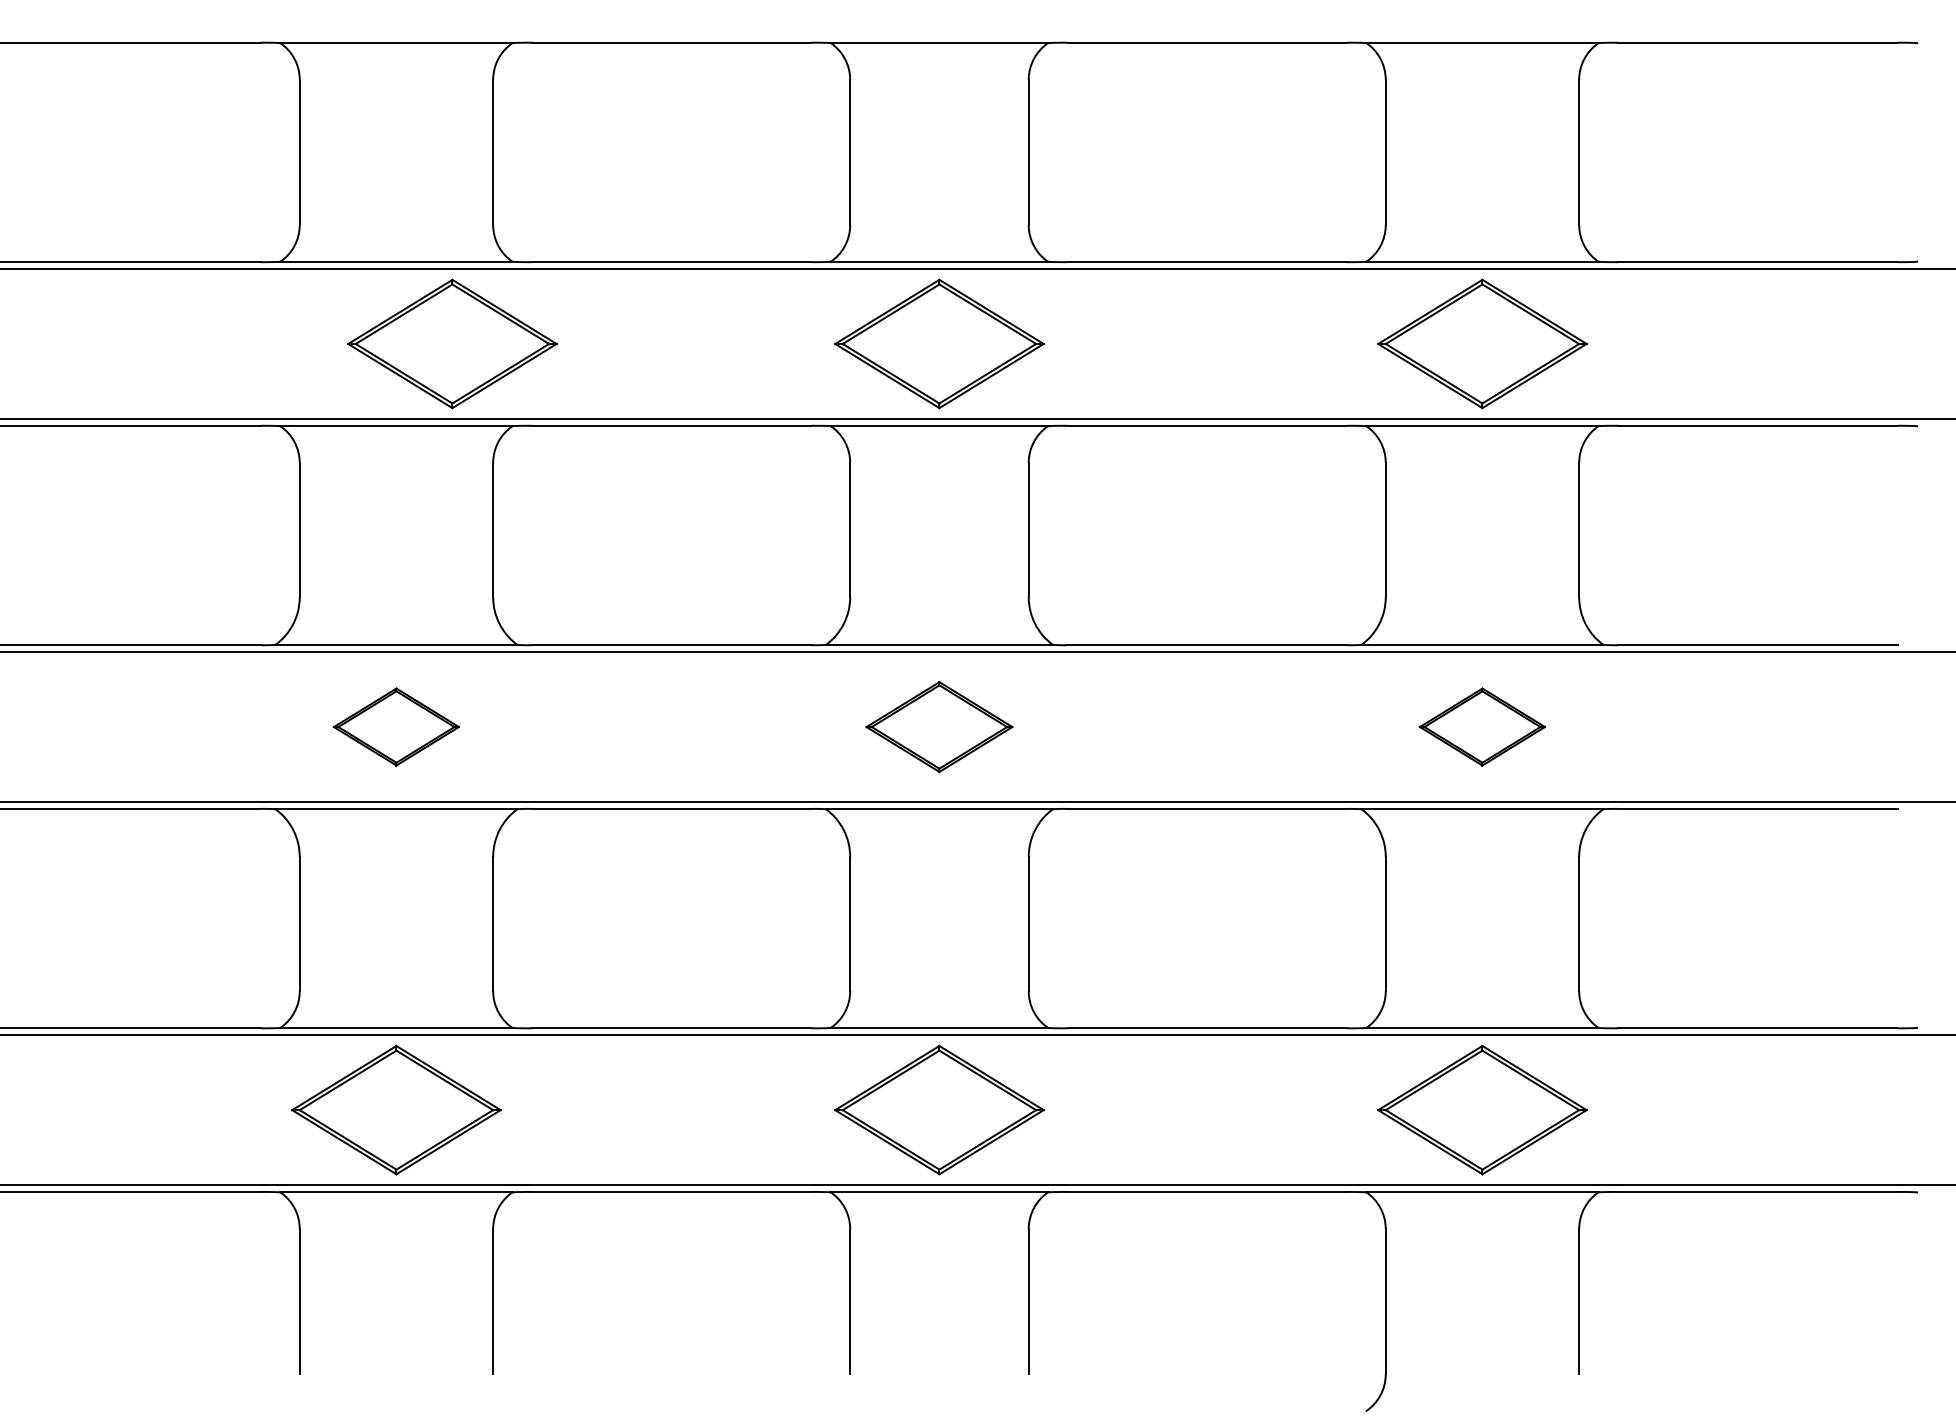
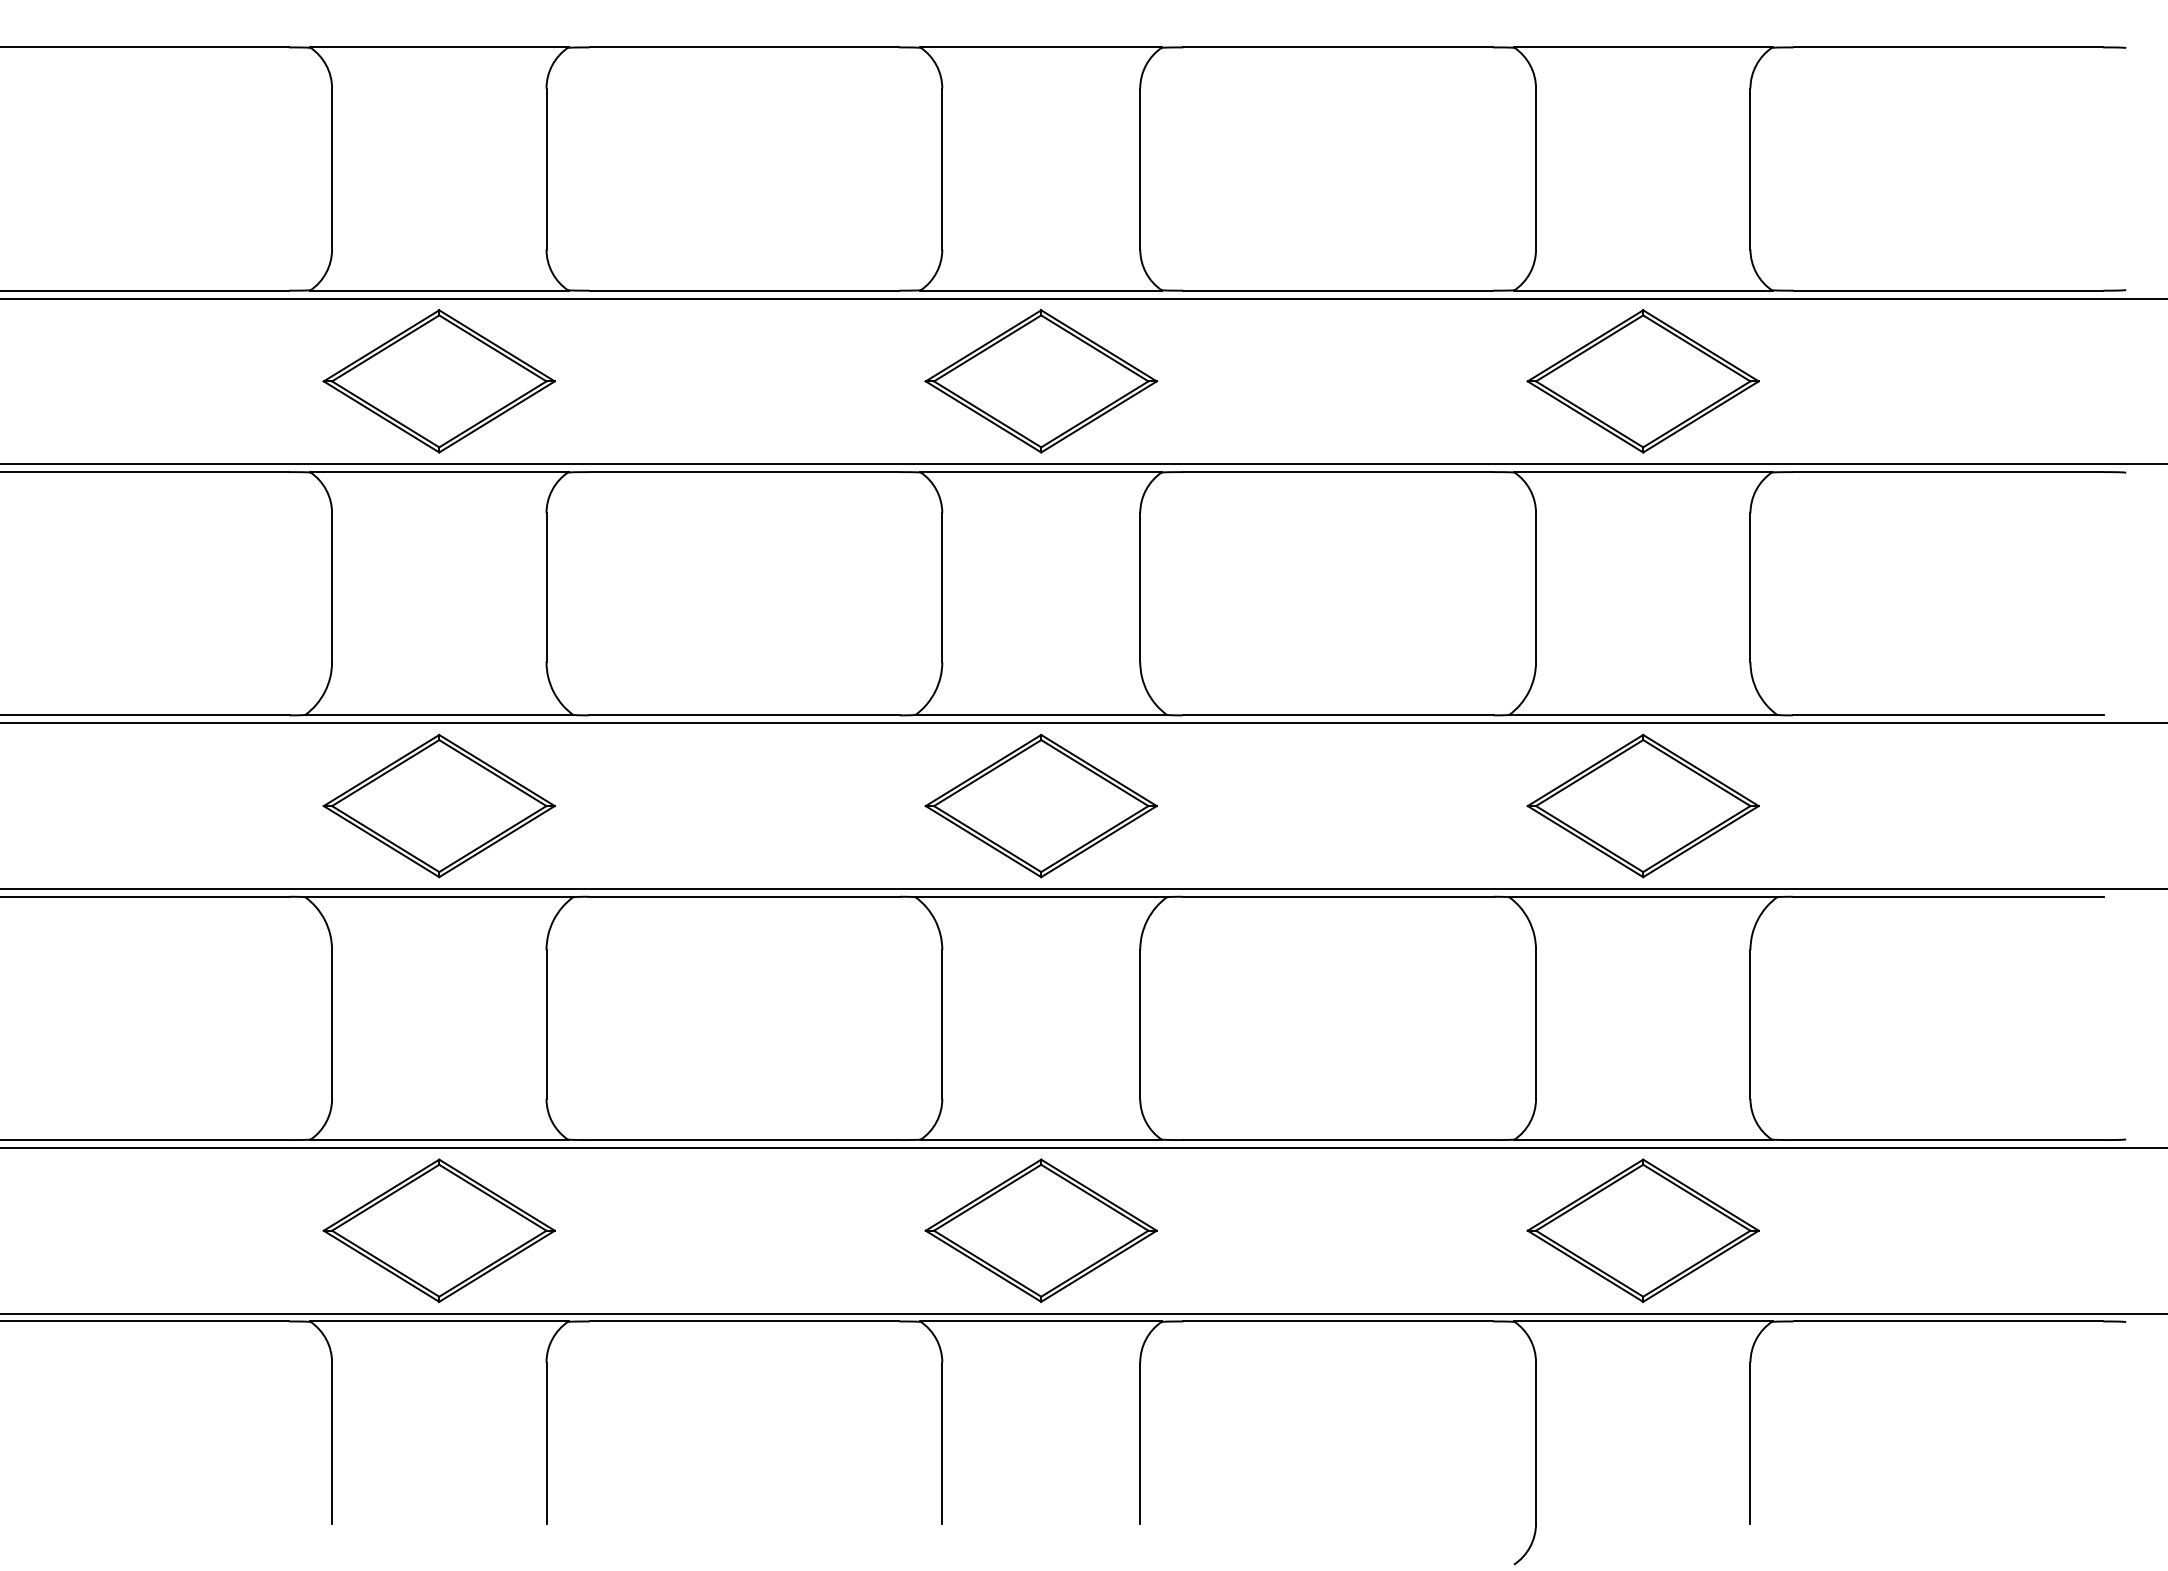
part: (452, 343) -> (439, 380), moved
part: (396, 726) -> (439, 805), size x1.67
part: (939, 726) -> (1041, 805), size x1.43
part: (1482, 726) -> (1643, 805), size x1.67

